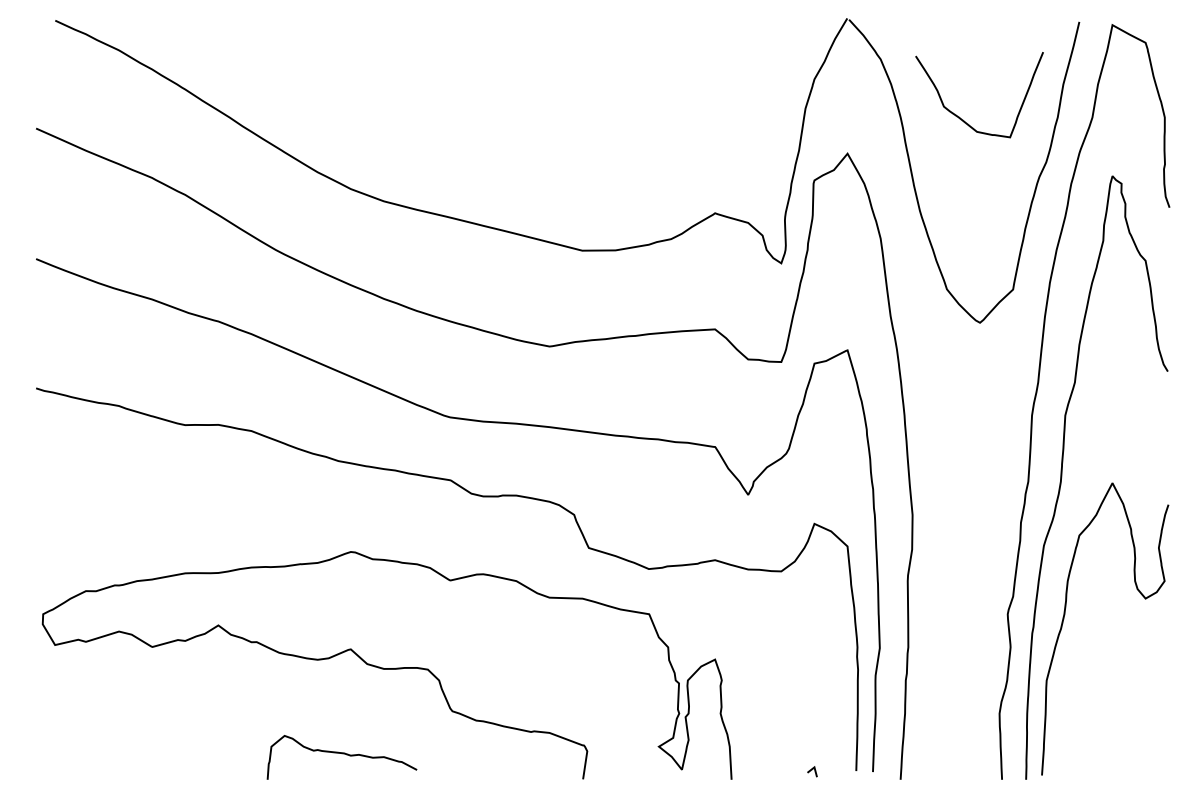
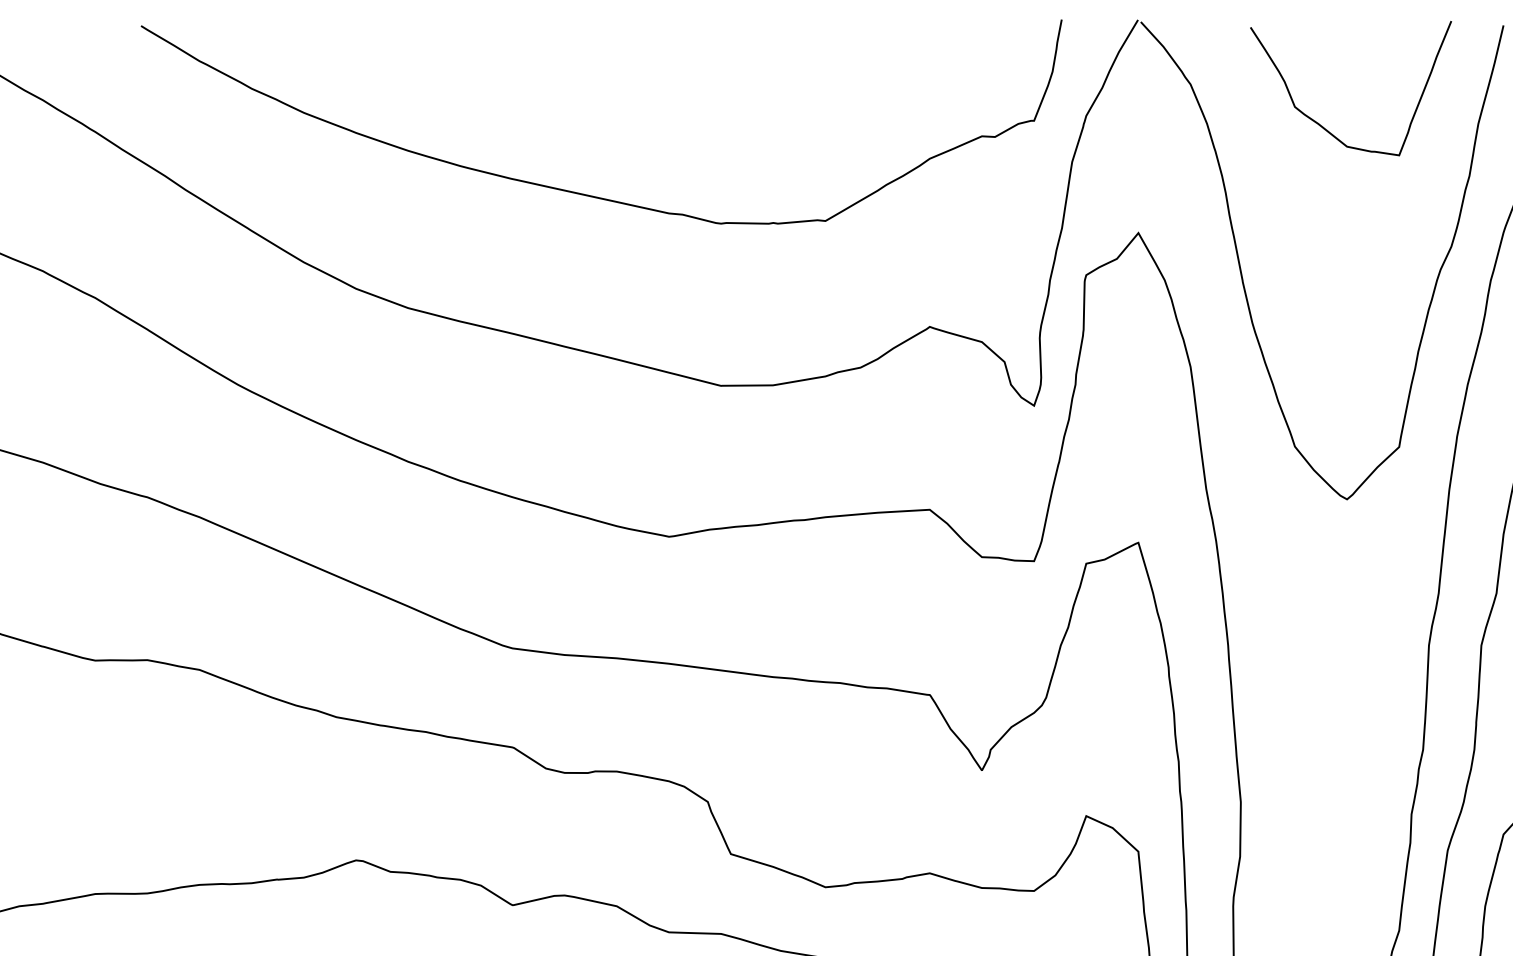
curve: (963, 119) -> (1325, 127), moved
curve: (497, 128) -> (587, 193), added

